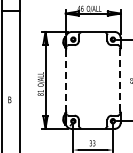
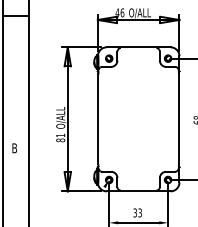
line: (120, 79) -> (179, 117), dashed -> solid
line: (66, 80) -> (99, 119), dashed -> solid

